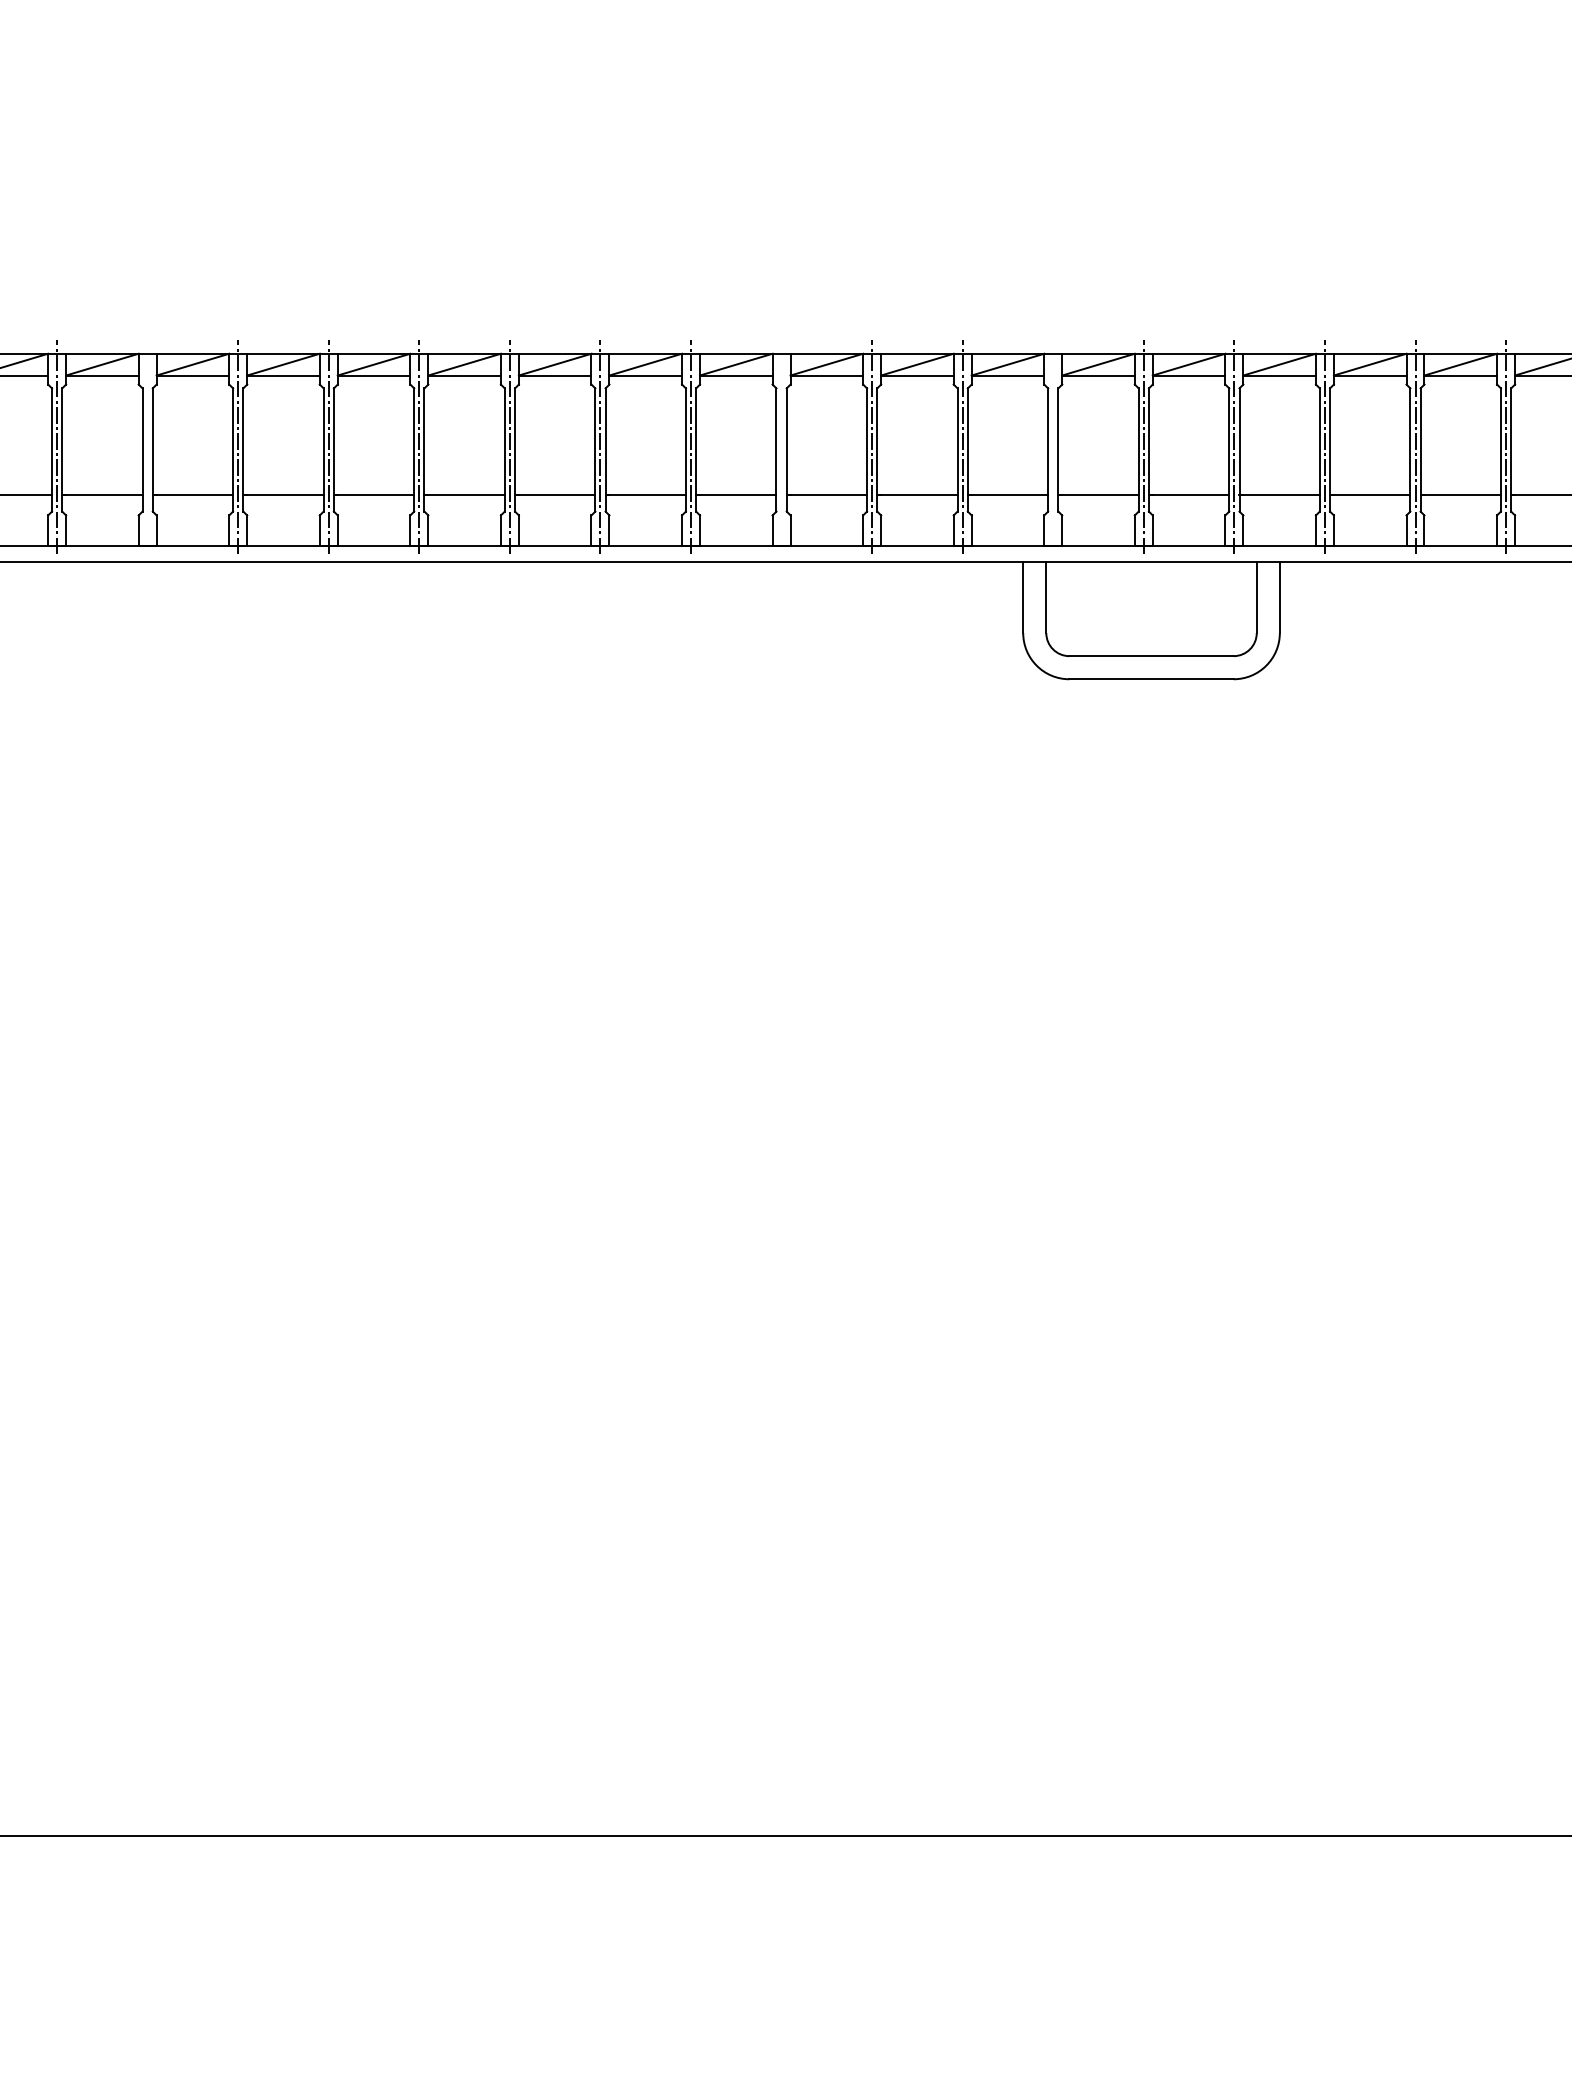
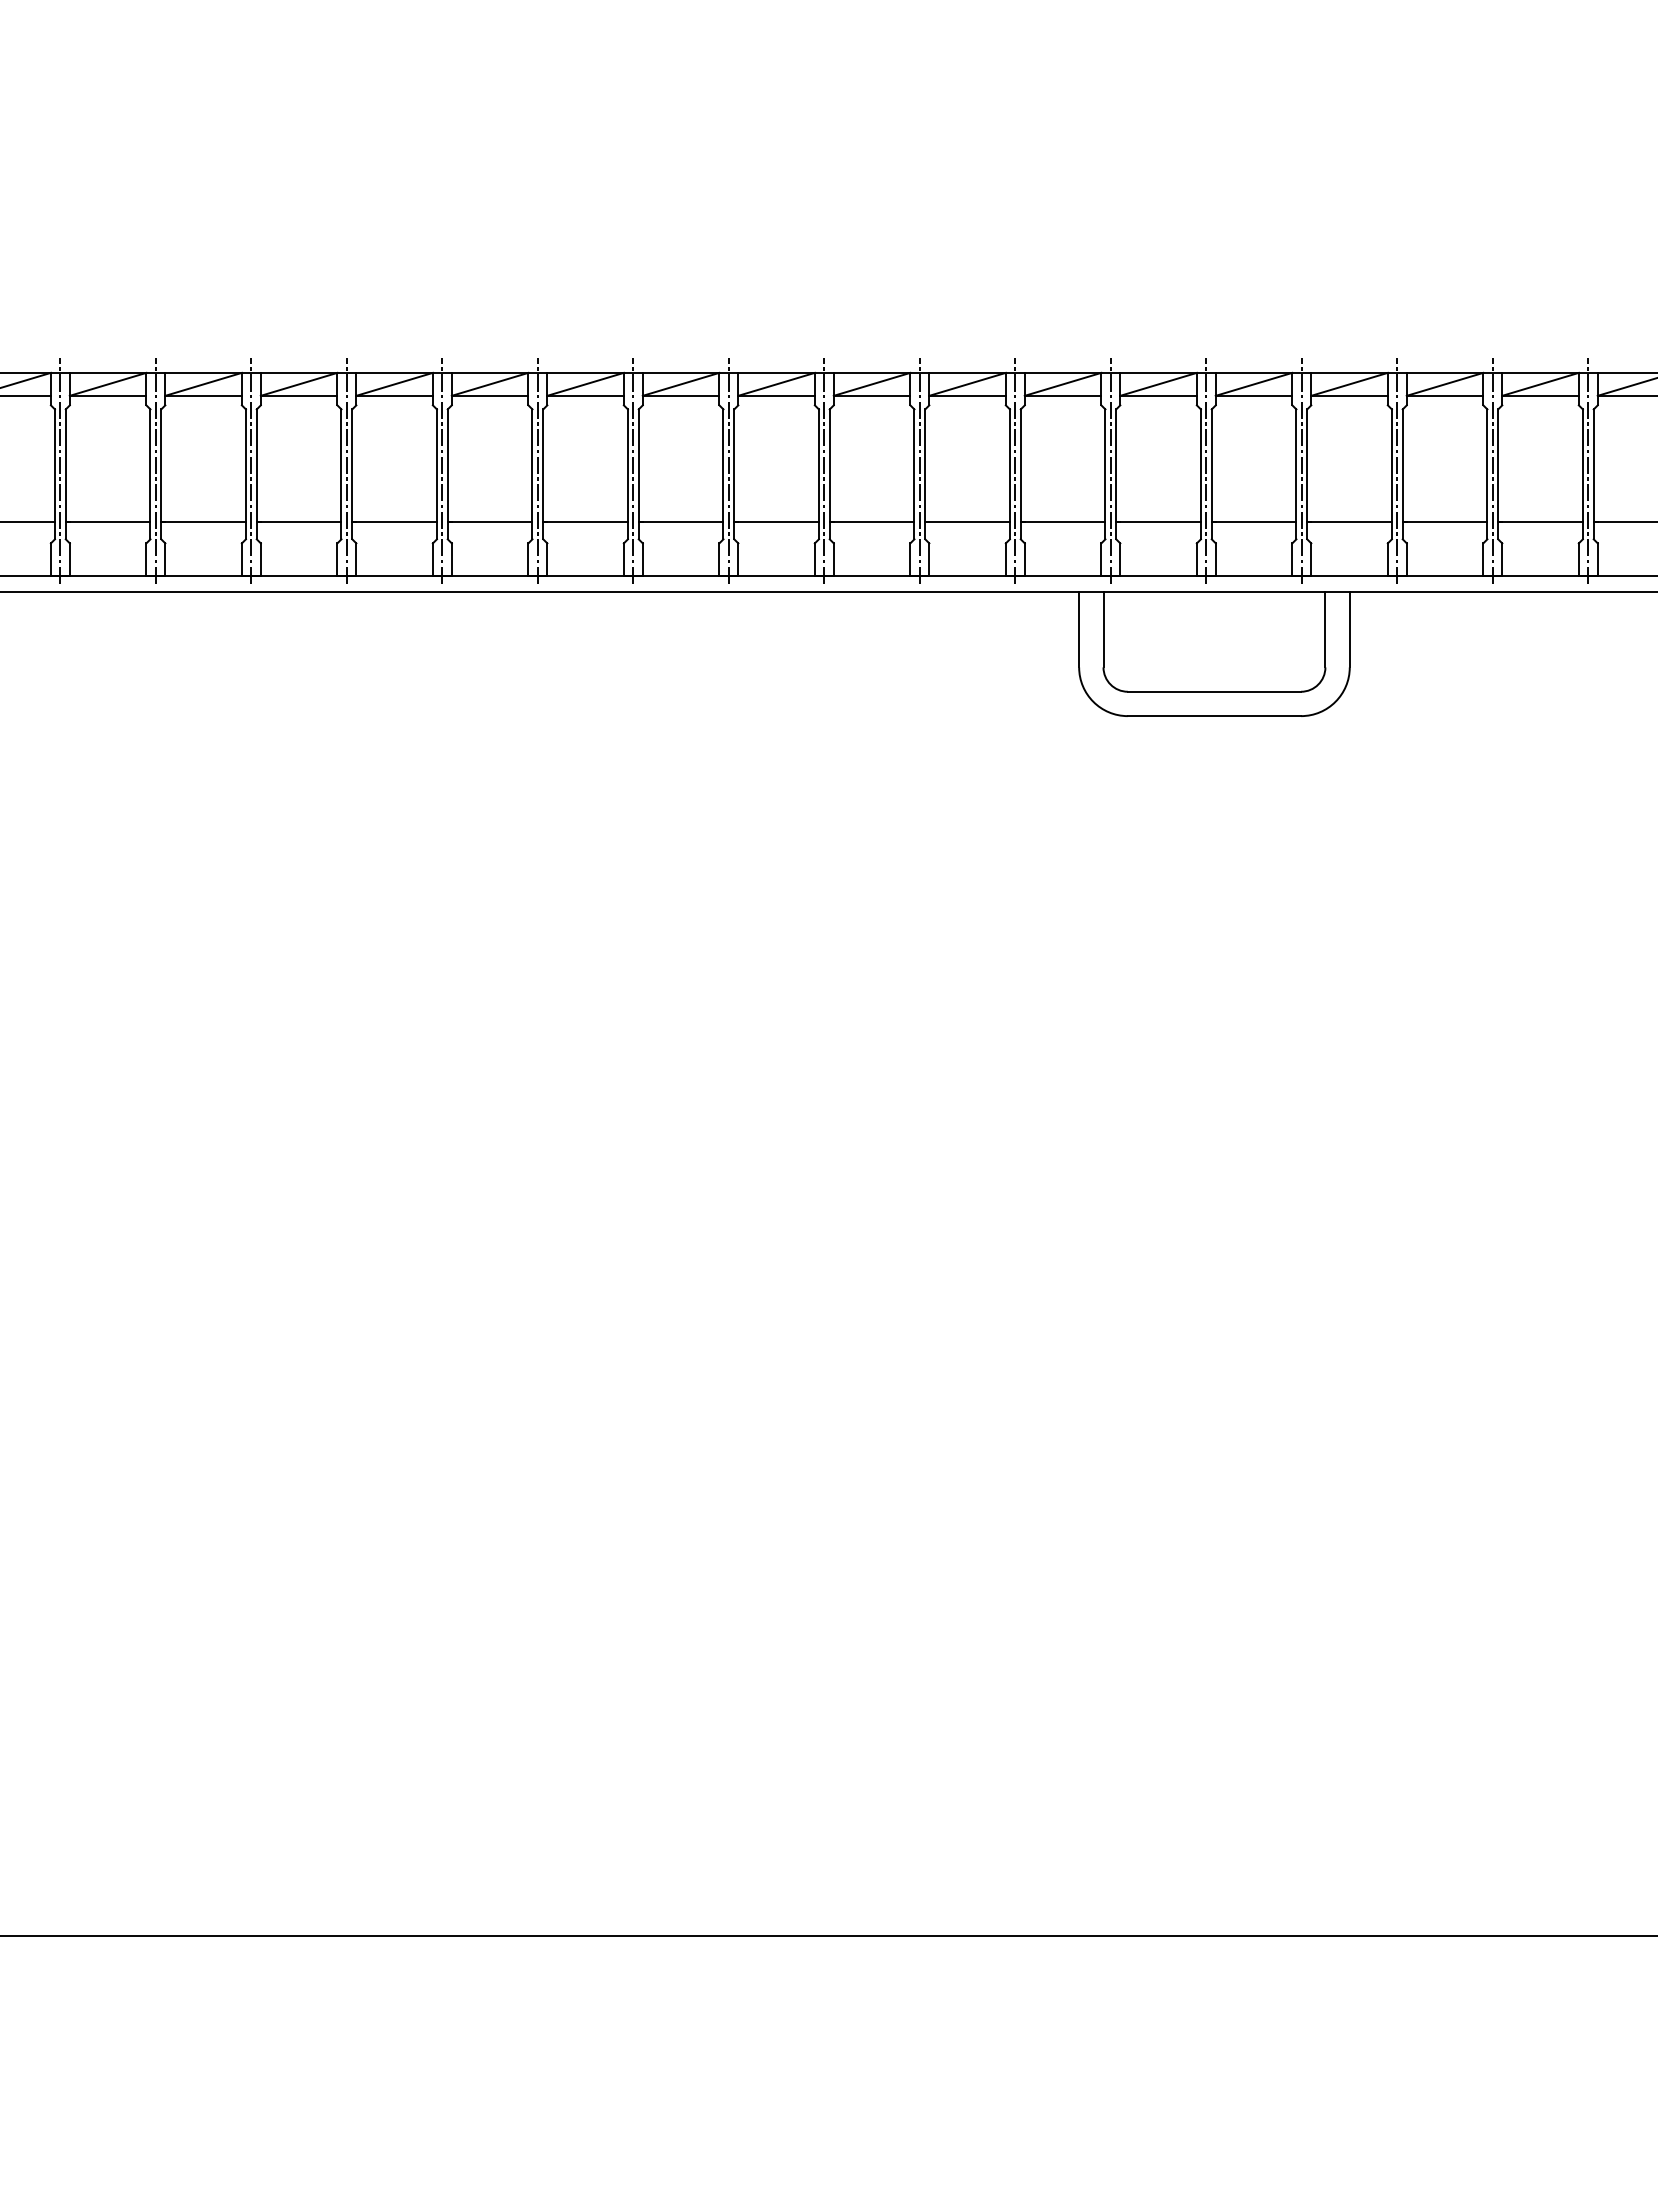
line: (147, 446) -> (155, 470), added
line: (781, 446) -> (824, 470), added
line: (1052, 446) -> (1110, 470), added

